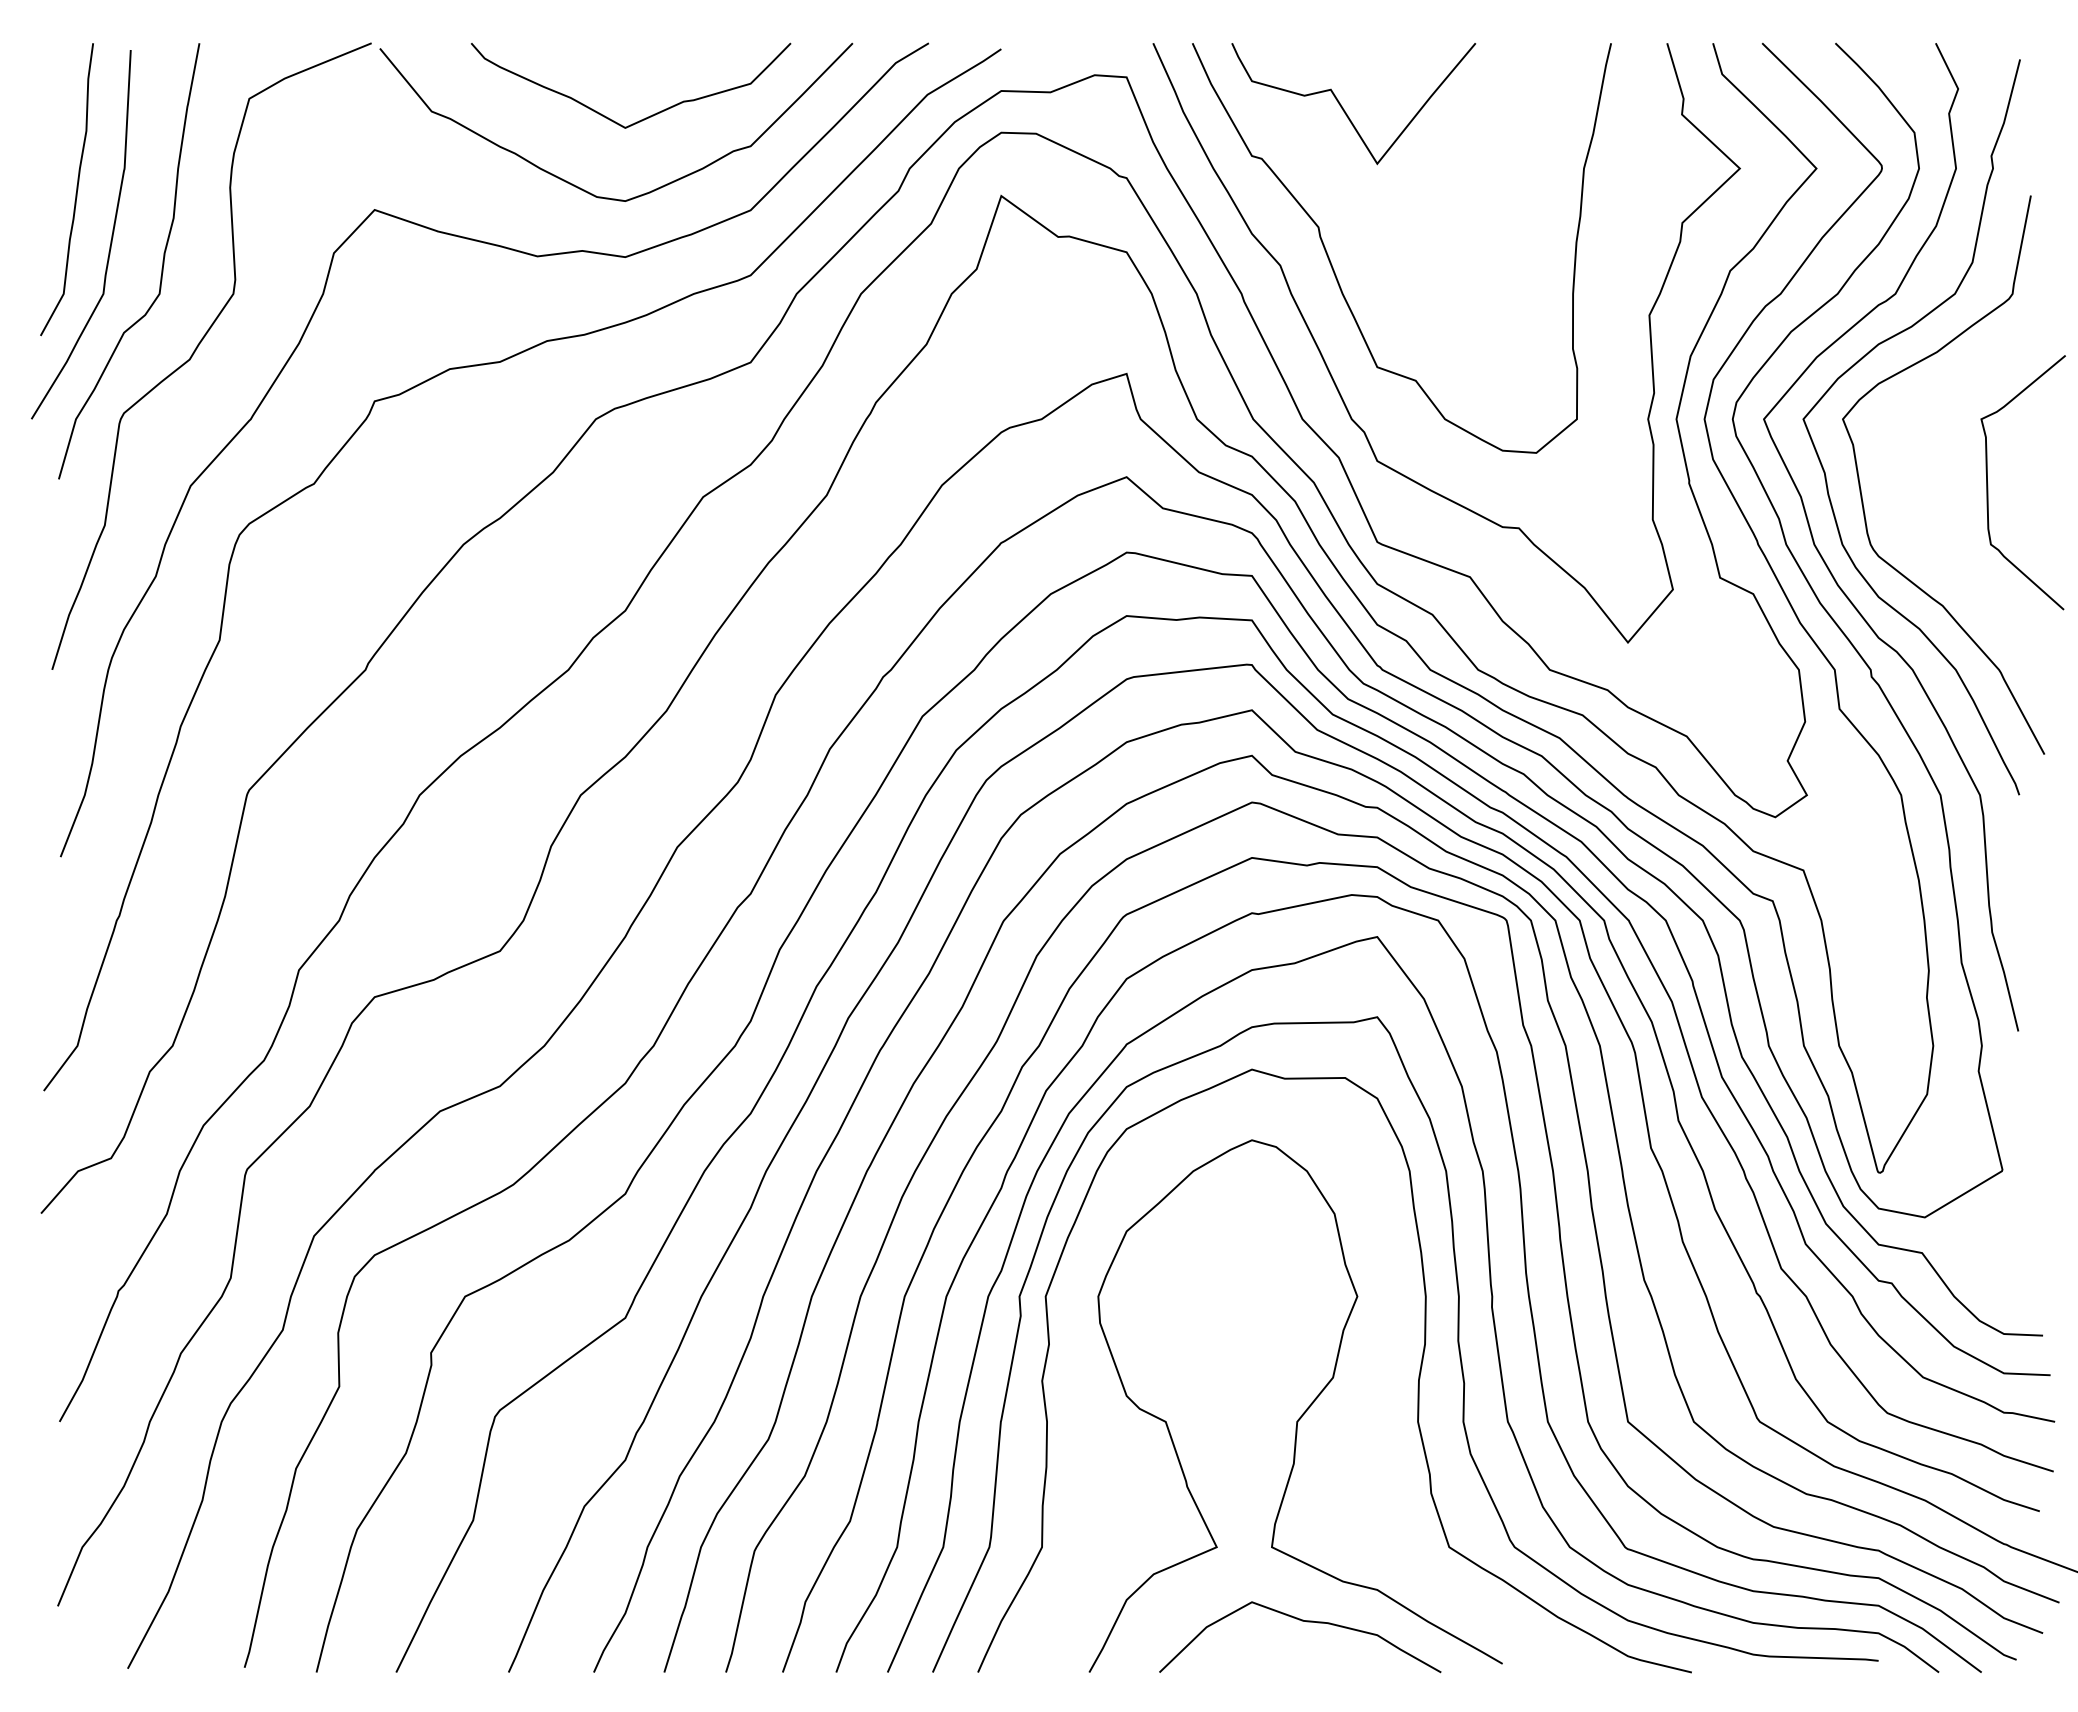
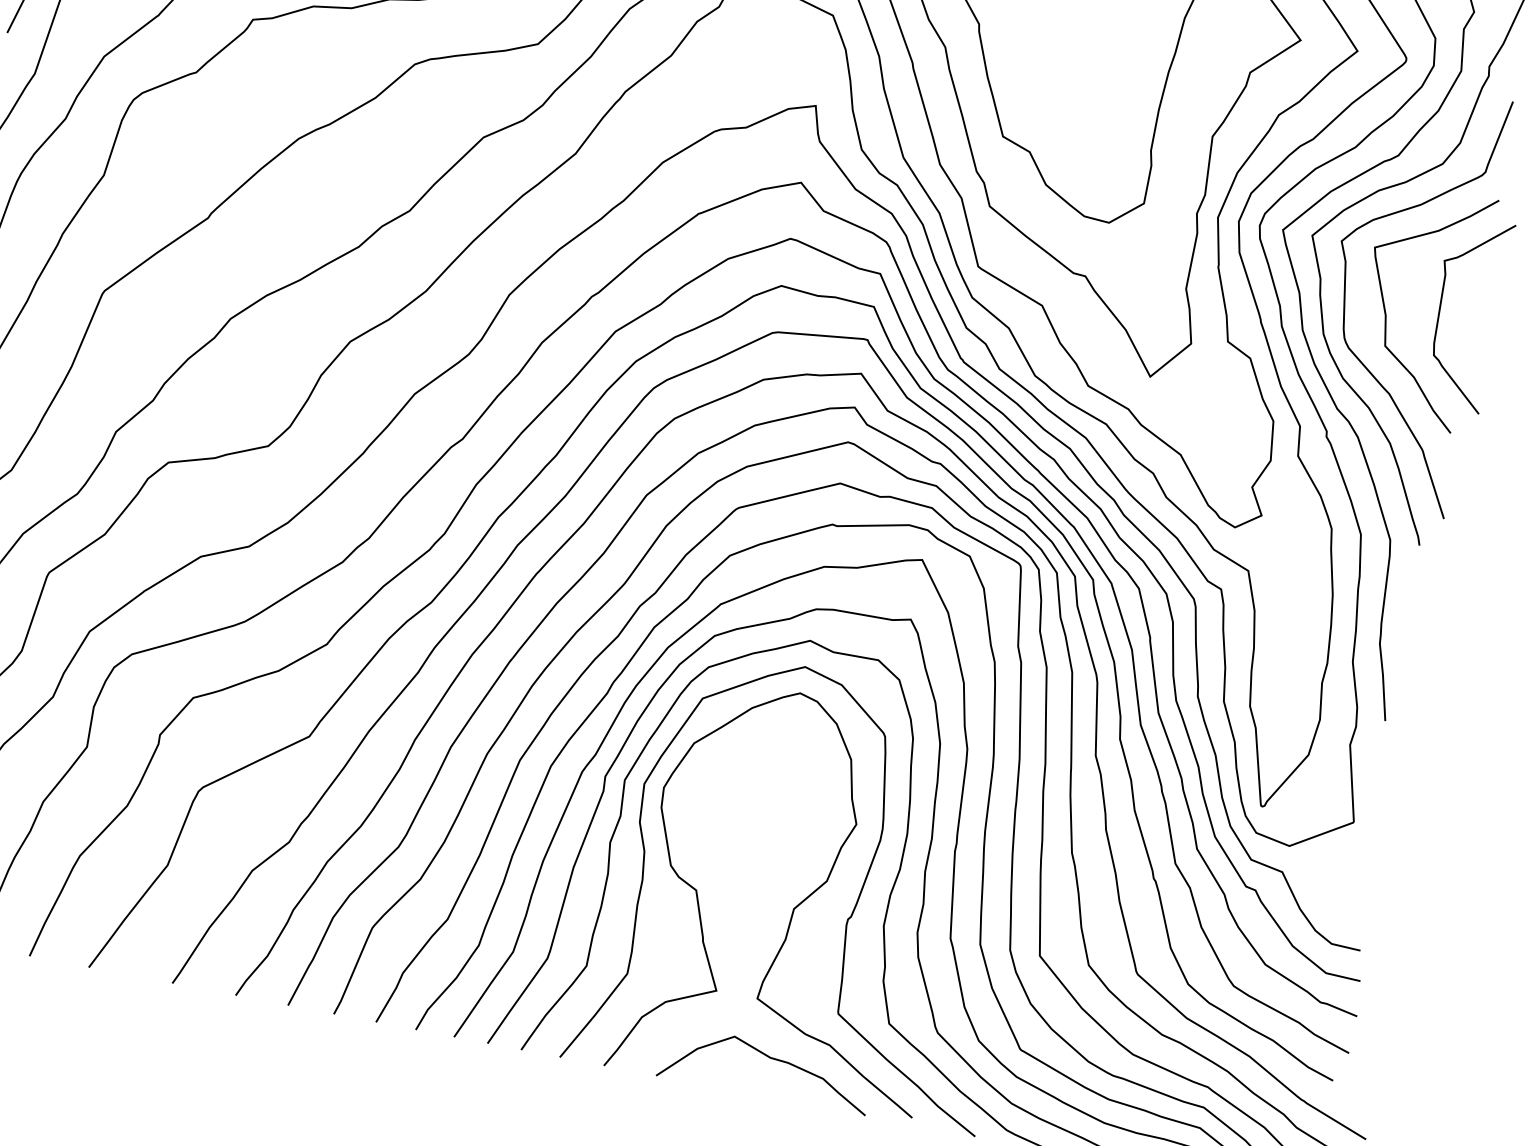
curve: (1917, 498) -> (1385, 310), added
curve: (1374, 1406) -> (853, 908), added

